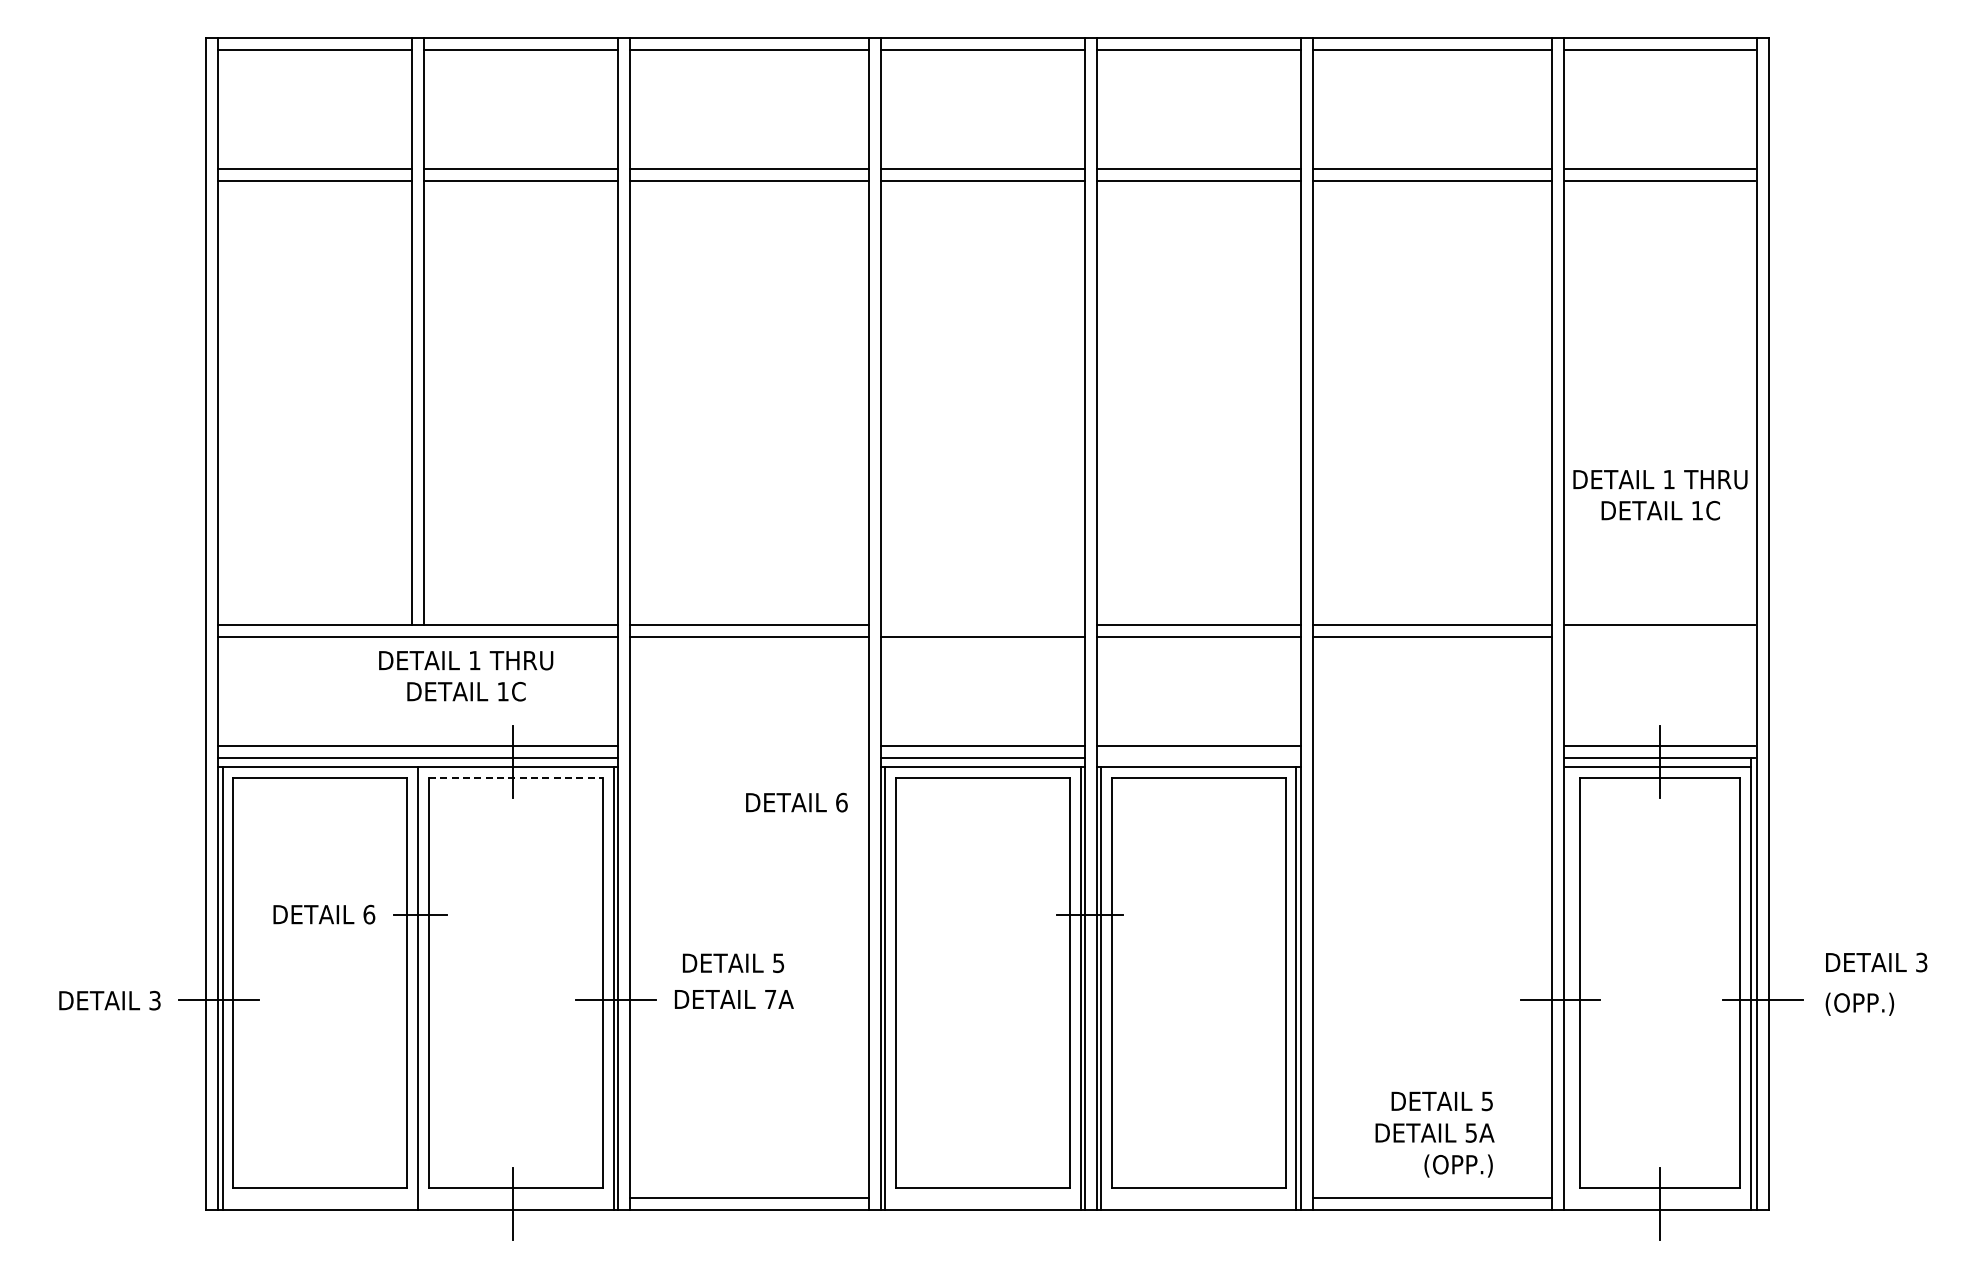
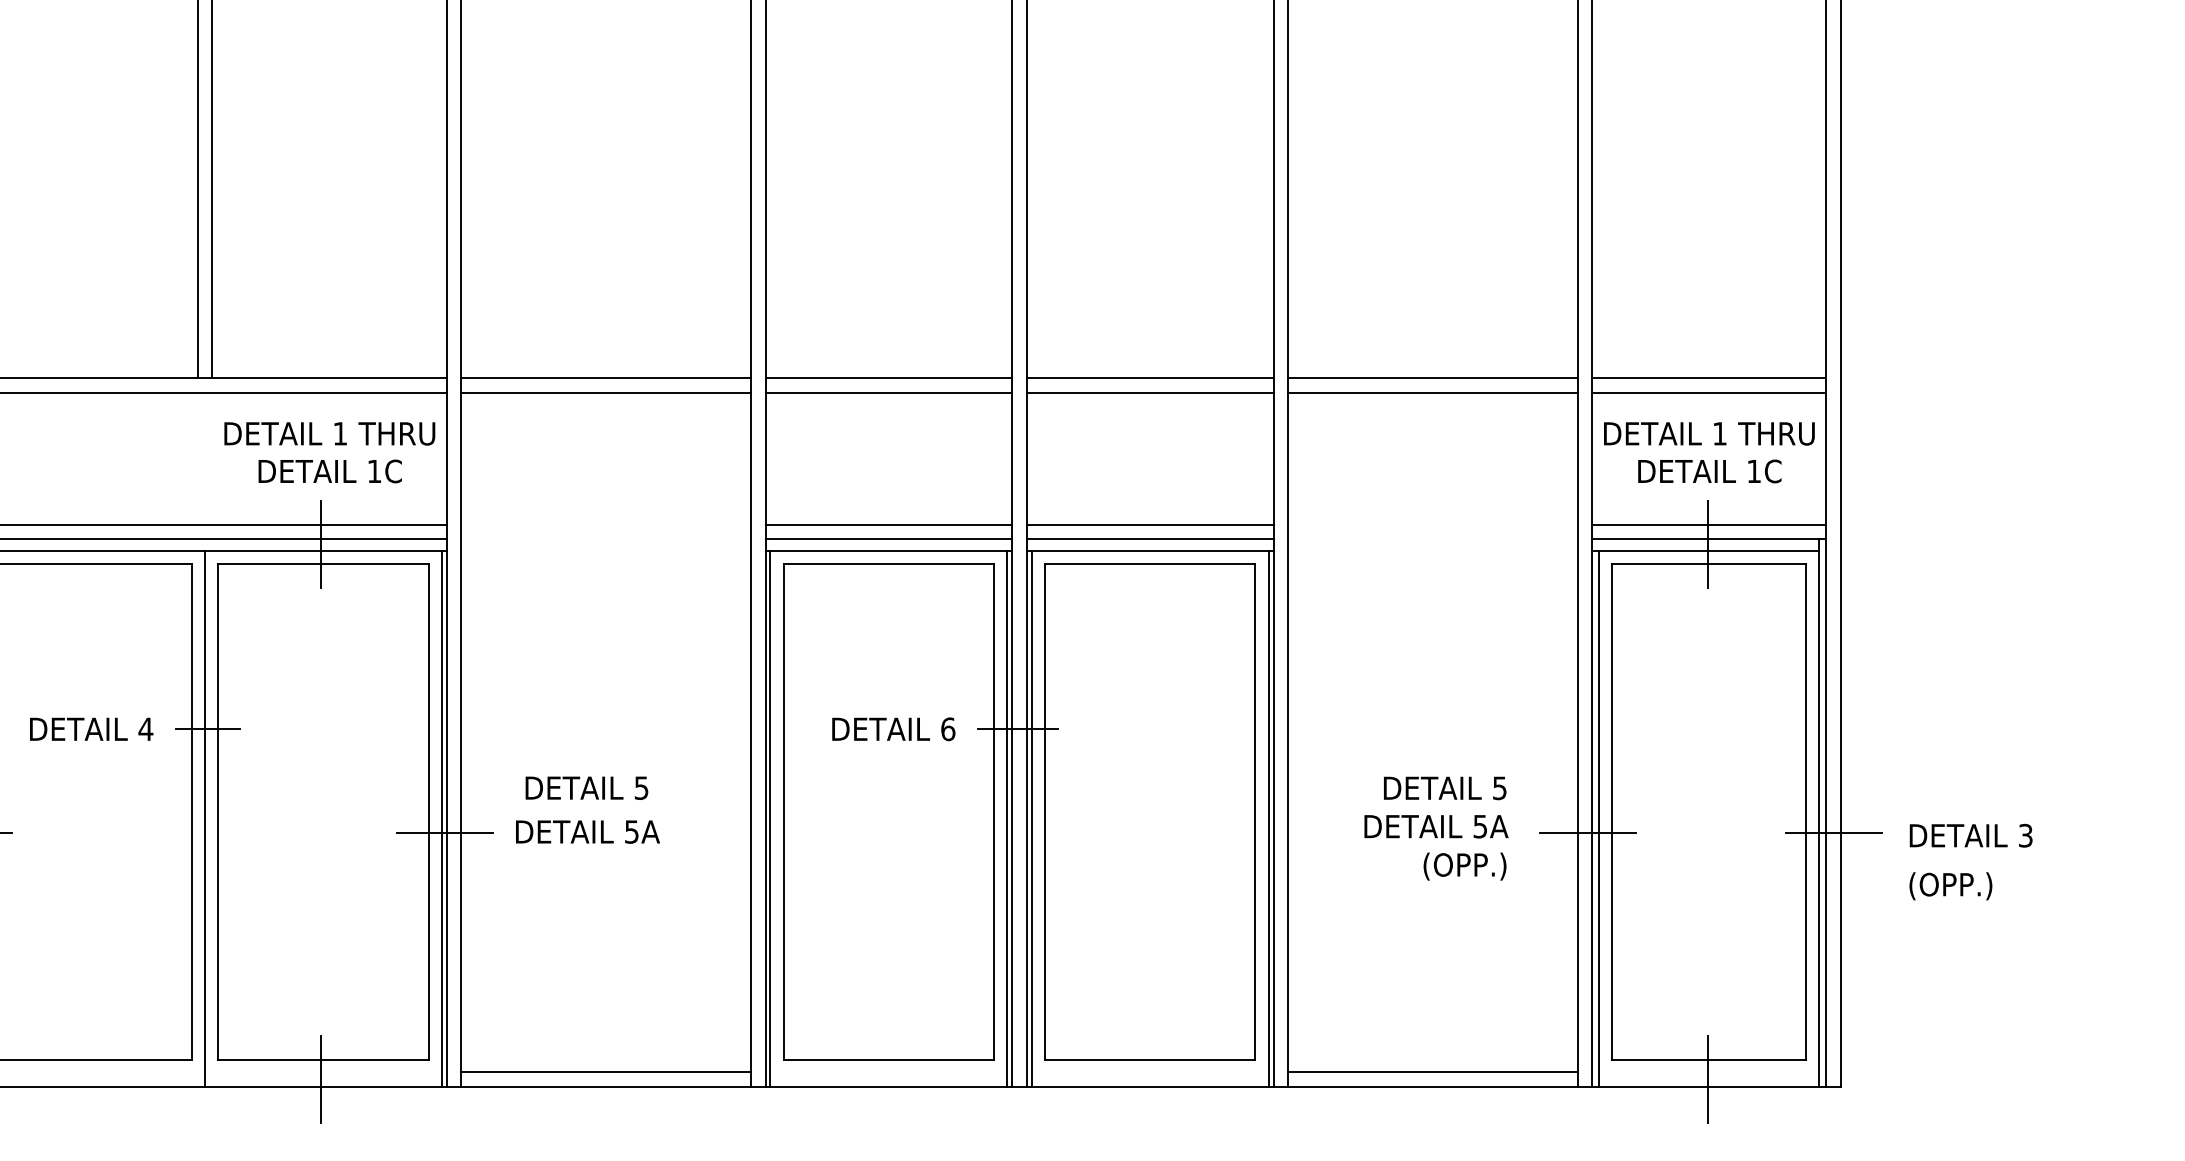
text: (1660, 495) -> (1709, 453), moved
line: (982, 624) -> (888, 377), added
line: (1660, 636) -> (1709, 392), added
text: (466, 676) -> (330, 453), moved
line: (1198, 757) -> (1150, 539), added
line: (515, 778) -> (322, 564), dashed -> solid
text: (796, 802) -> (893, 729), moved
text: (369, 914) -> (146, 729), 6 -> 4
text: (1876, 983) -> (1971, 861), moved
line: (1569, 988) -> (1599, 818), added
text: (770, 999) -> (631, 832), 7A -> 5A
text: (1434, 1134) -> (1435, 828), moved

